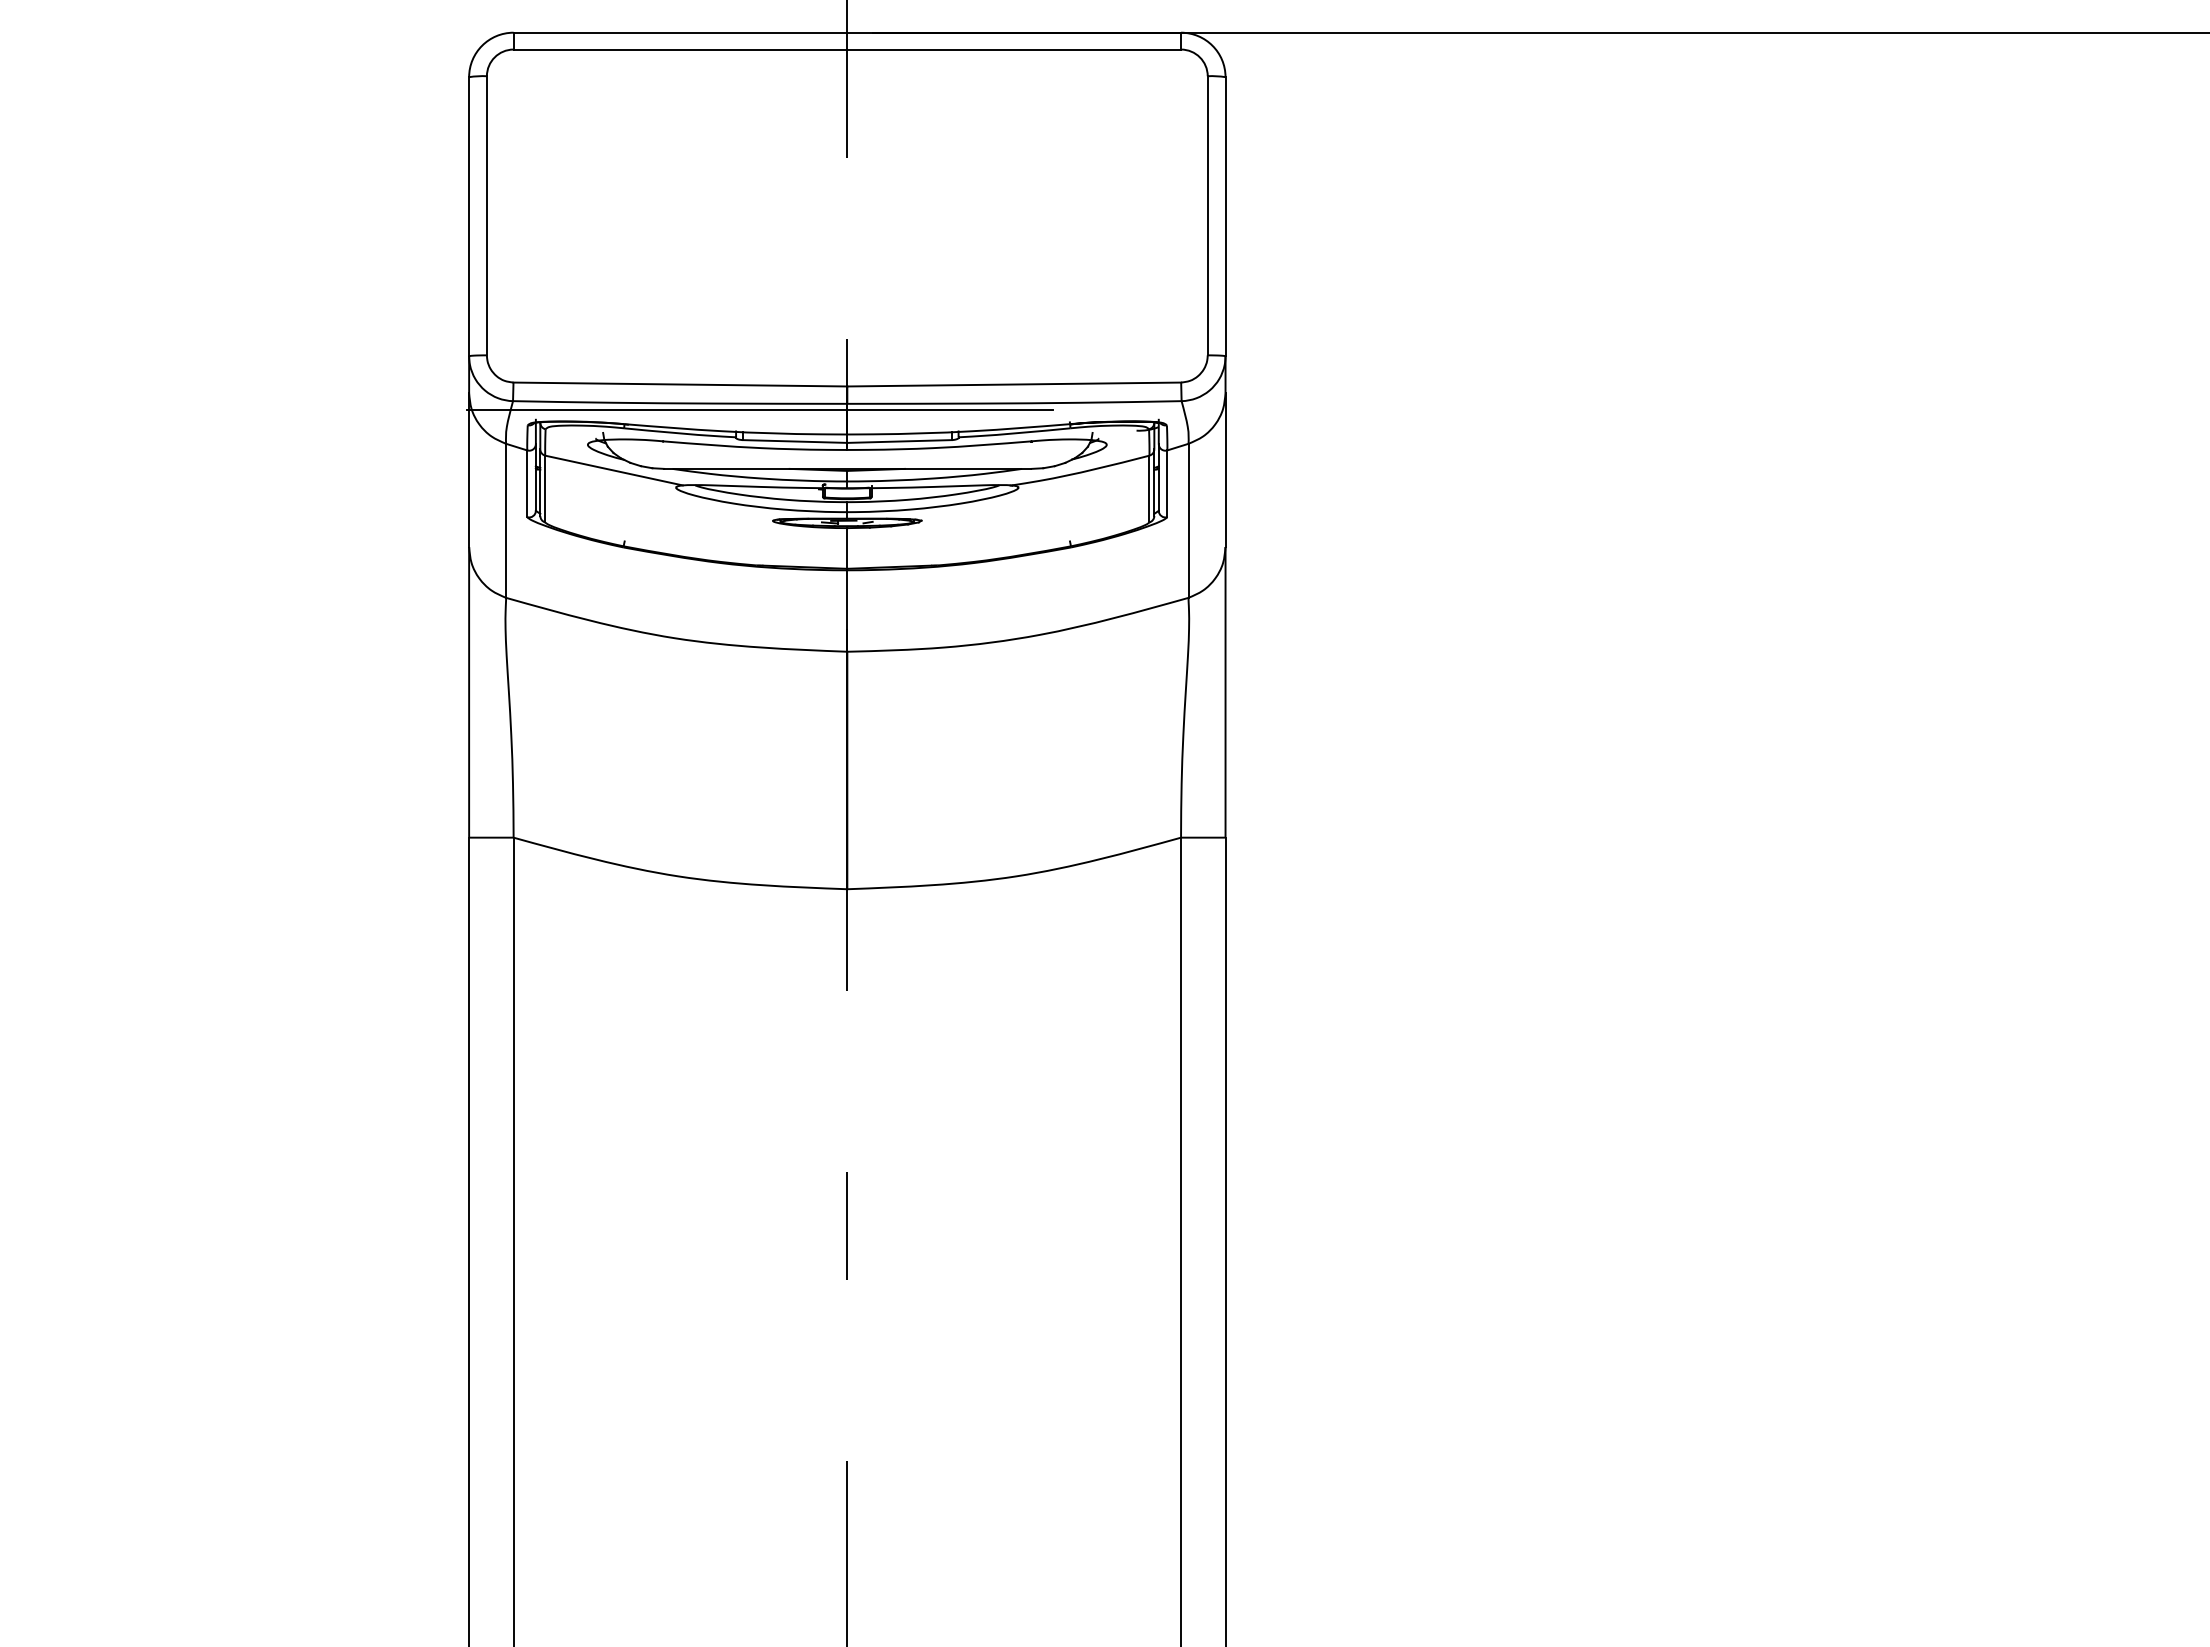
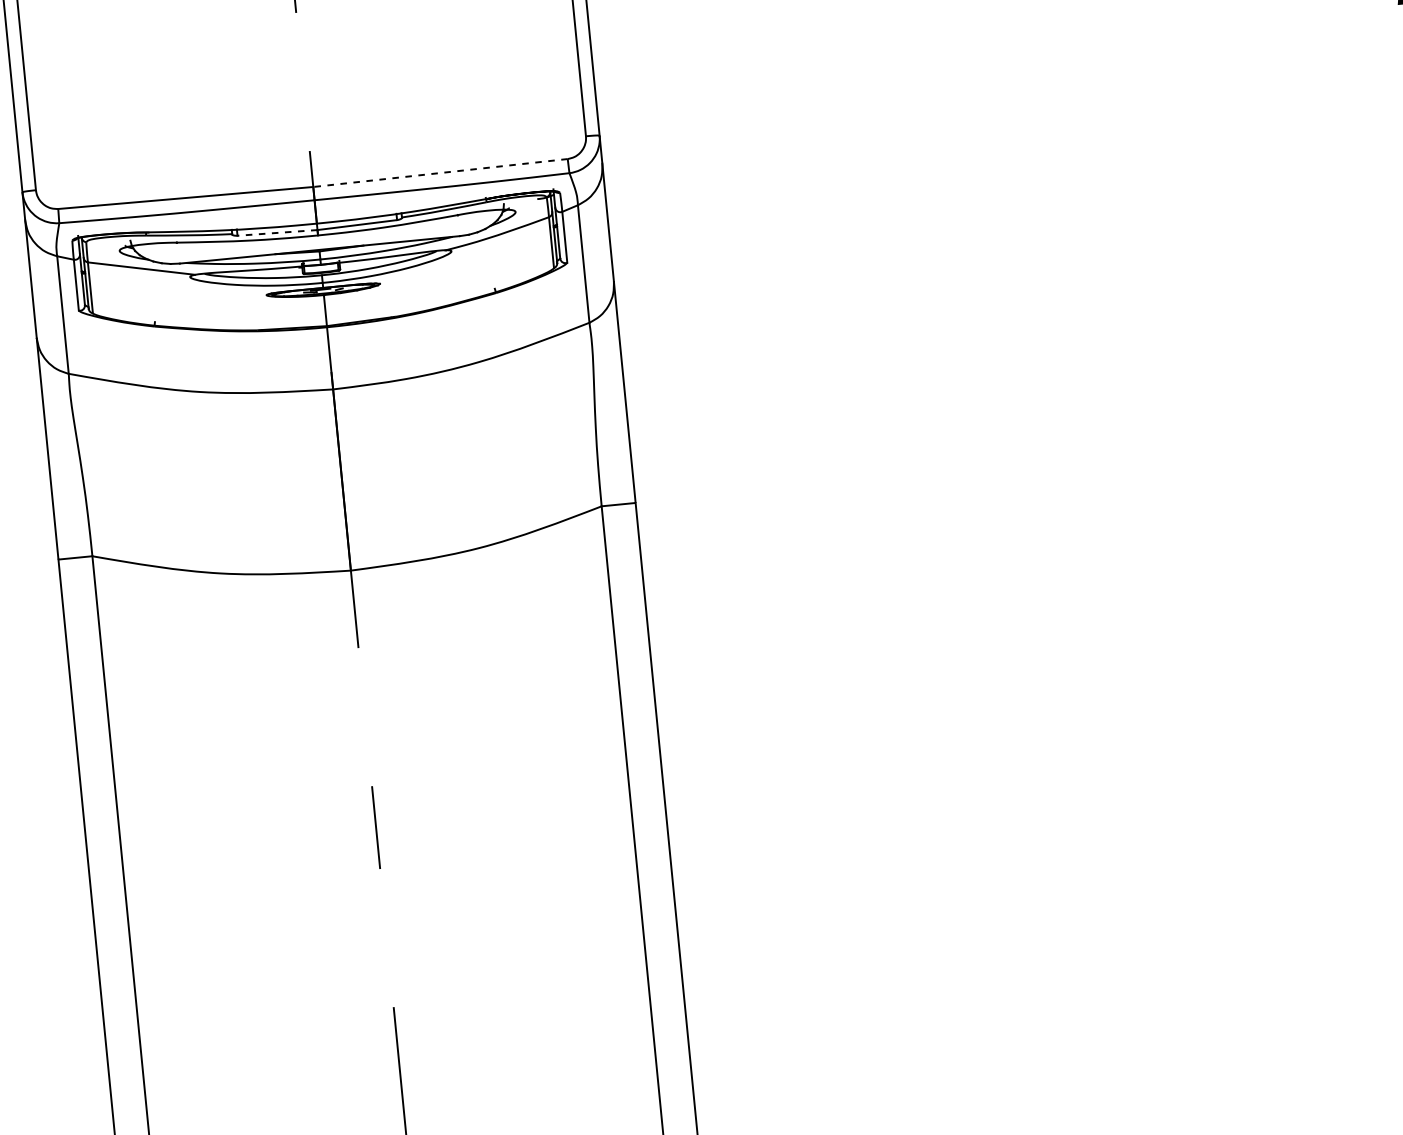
line: (1014, 384) -> (440, 172), solid -> dashed
line: (759, 410) -> (248, 211), removed
line: (794, 441) -> (277, 232), solid -> dashed

